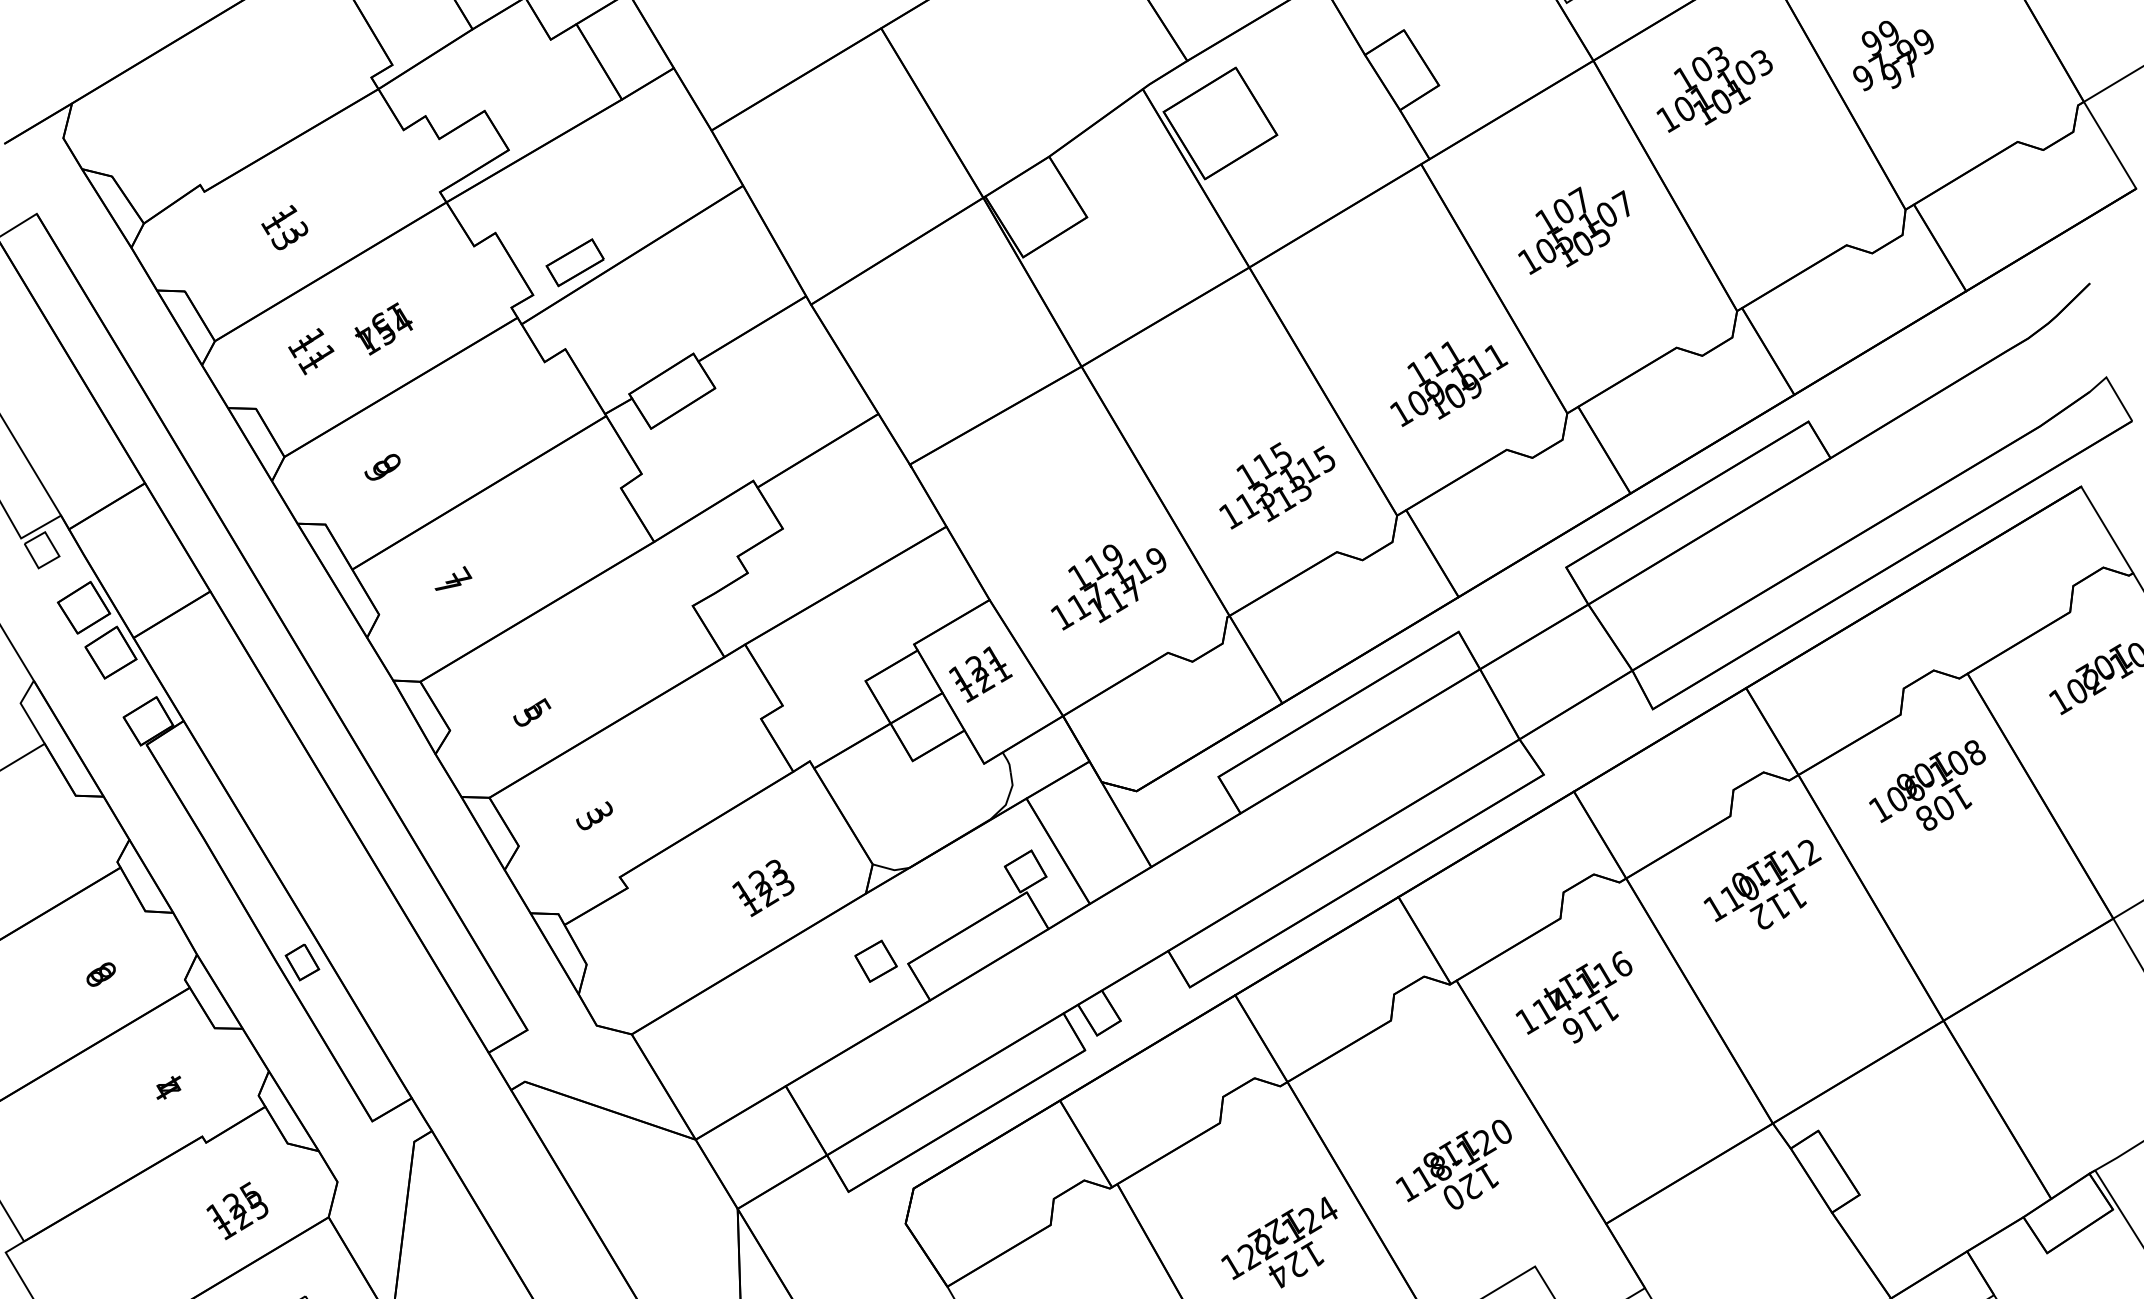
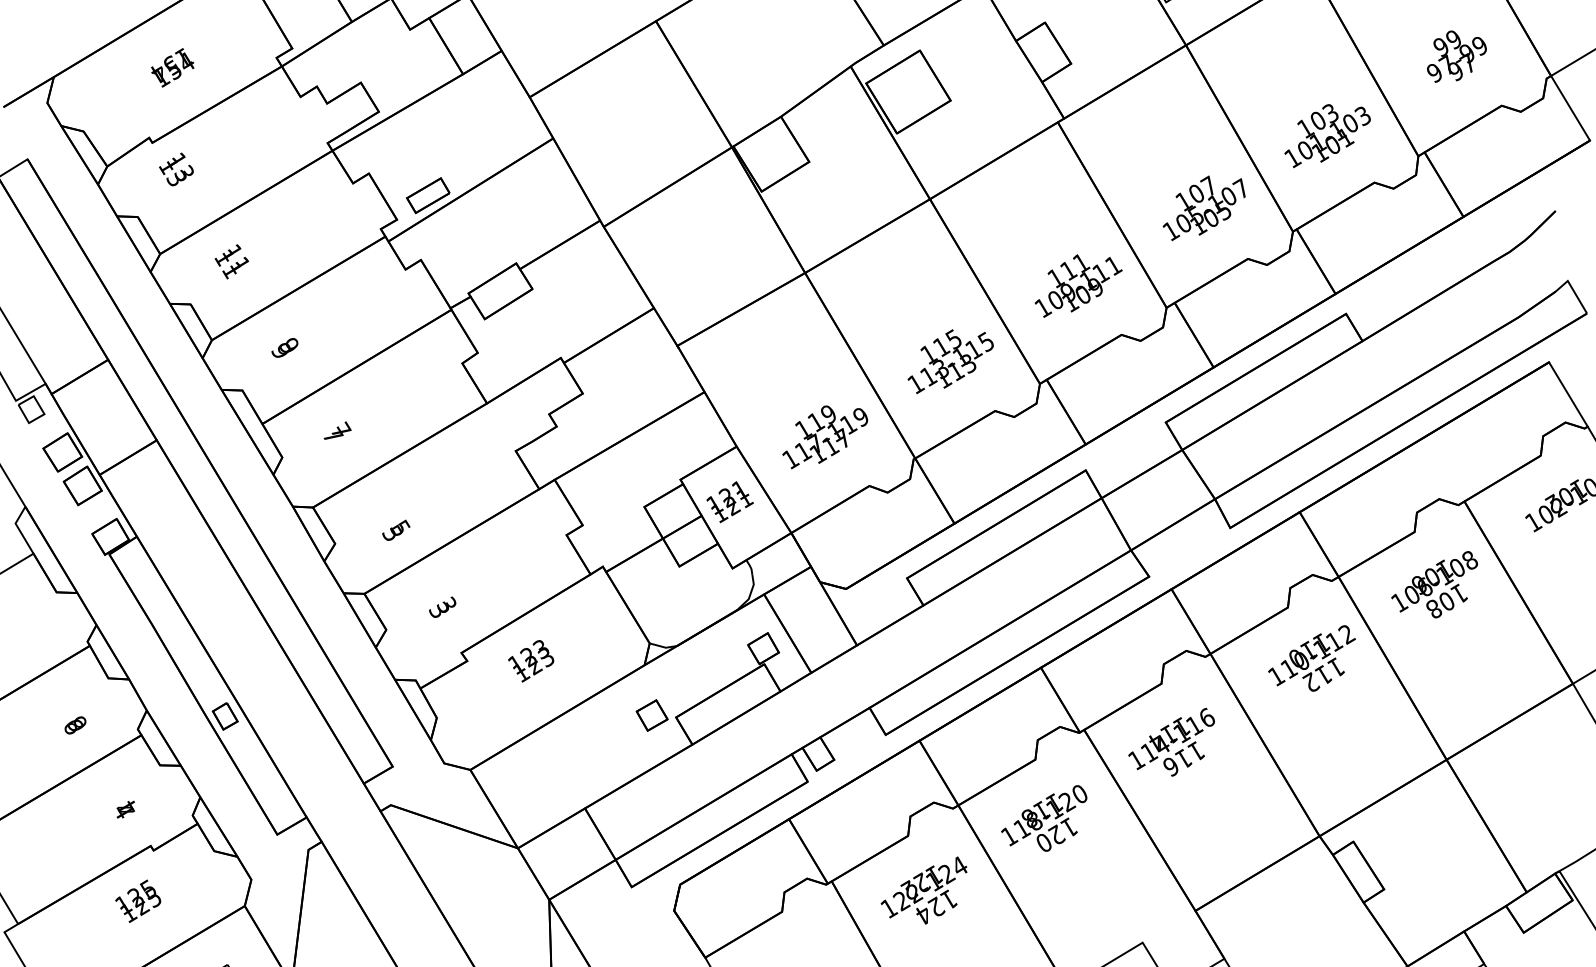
text: (1893, 56) -> (1456, 57), moved
text: (1714, 89) -> (1327, 135), moved
text: (284, 227) -> (176, 169), moved
text: (1573, 230) -> (1203, 208), moved
text: (383, 328) -> (172, 67), moved
text: (763, 888) -> (531, 661), moved
text: (1453, 1164) -> (1043, 818), moved
text: (237, 1210) -> (138, 900), moved
text: (1279, 1242) -> (924, 890), moved

